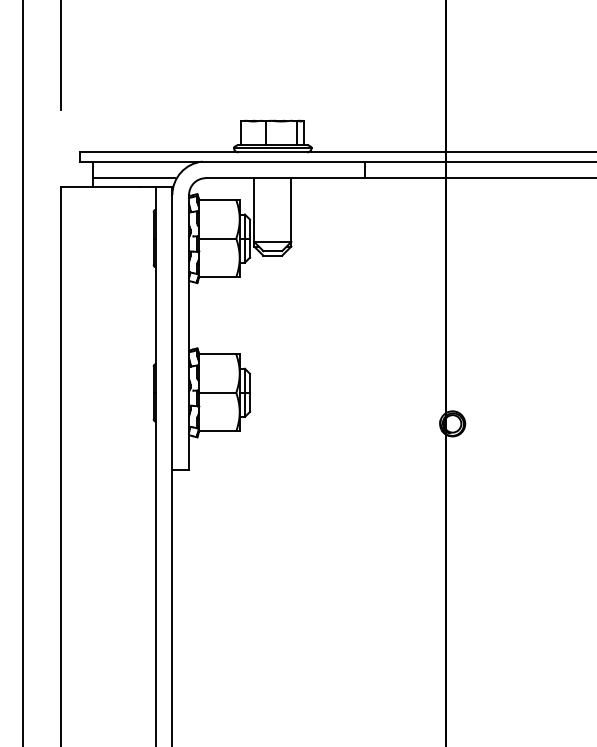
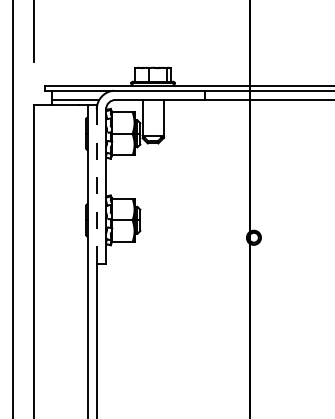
line: (171, 330) -> (96, 185), solid -> dashed

